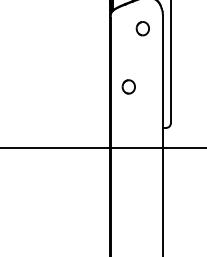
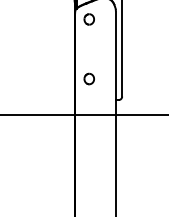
part: (141, 28) -> (88, 19), moved
part: (127, 86) -> (88, 78), moved

